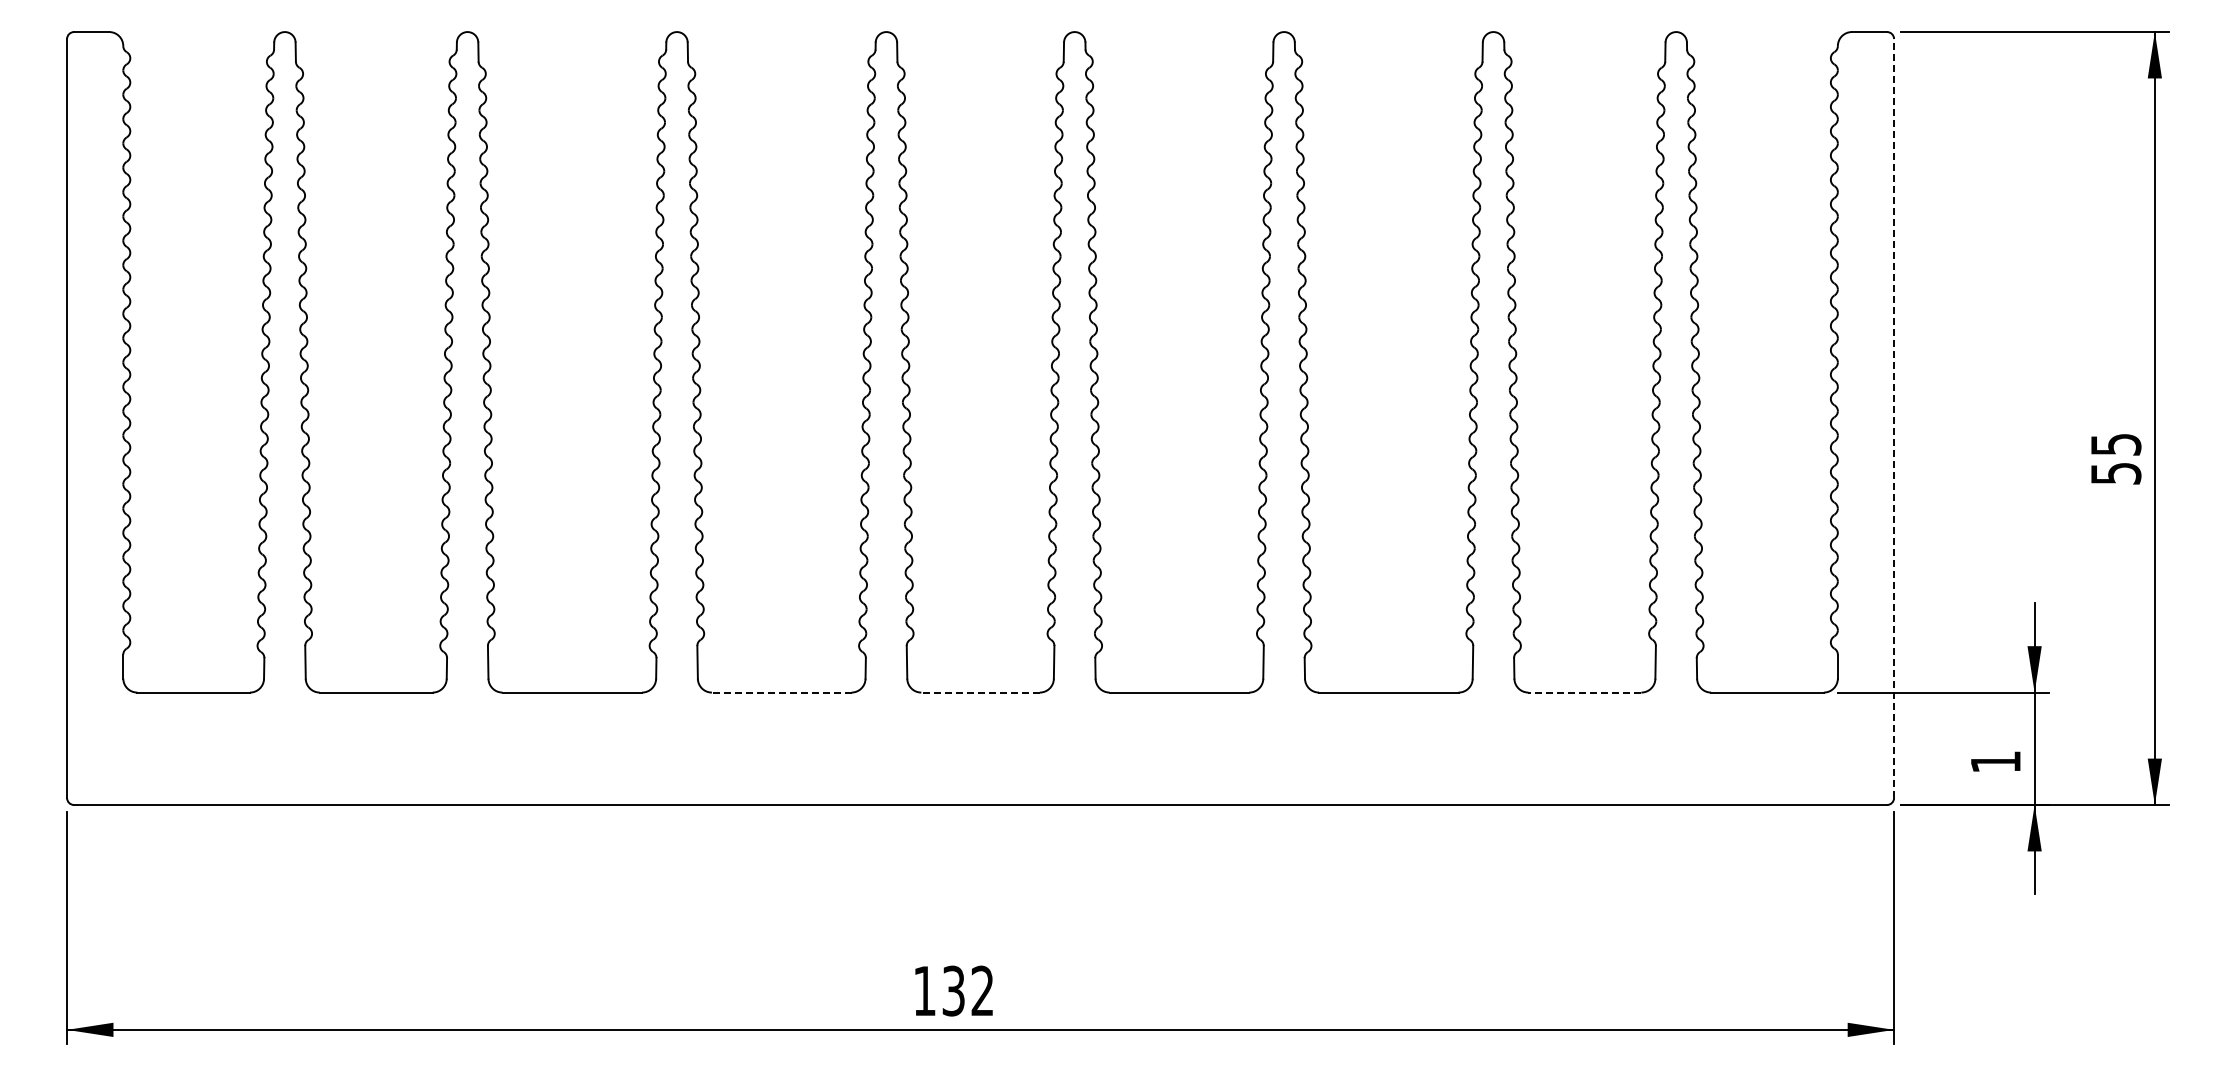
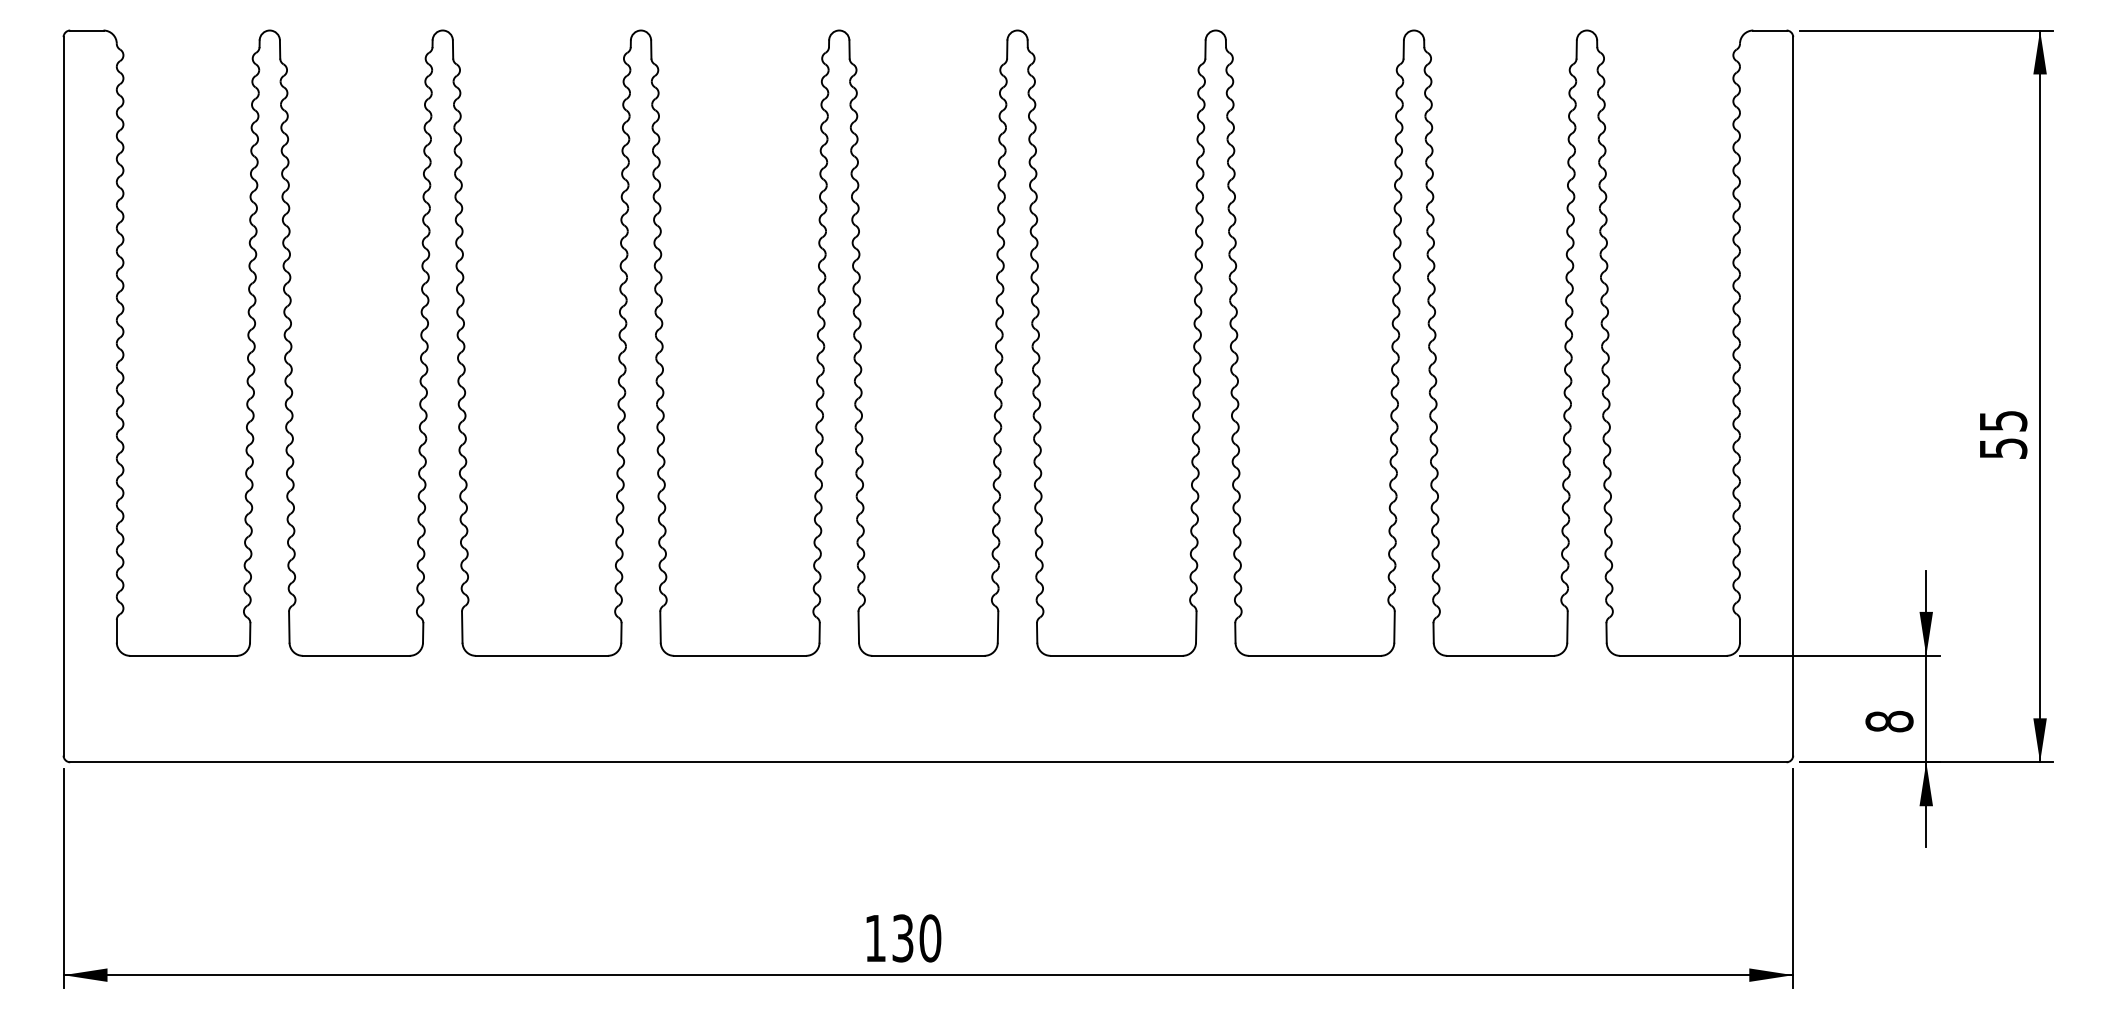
line: (1894, 418) -> (1793, 396), dashed -> solid
line: (781, 692) -> (739, 655), dashed -> solid
line: (980, 692) -> (928, 655), dashed -> solid
line: (1584, 692) -> (1500, 655), dashed -> solid
text: (1995, 761) -> (1889, 721), 1 -> 8
text: (982, 990) -> (930, 937), 132 -> 130

